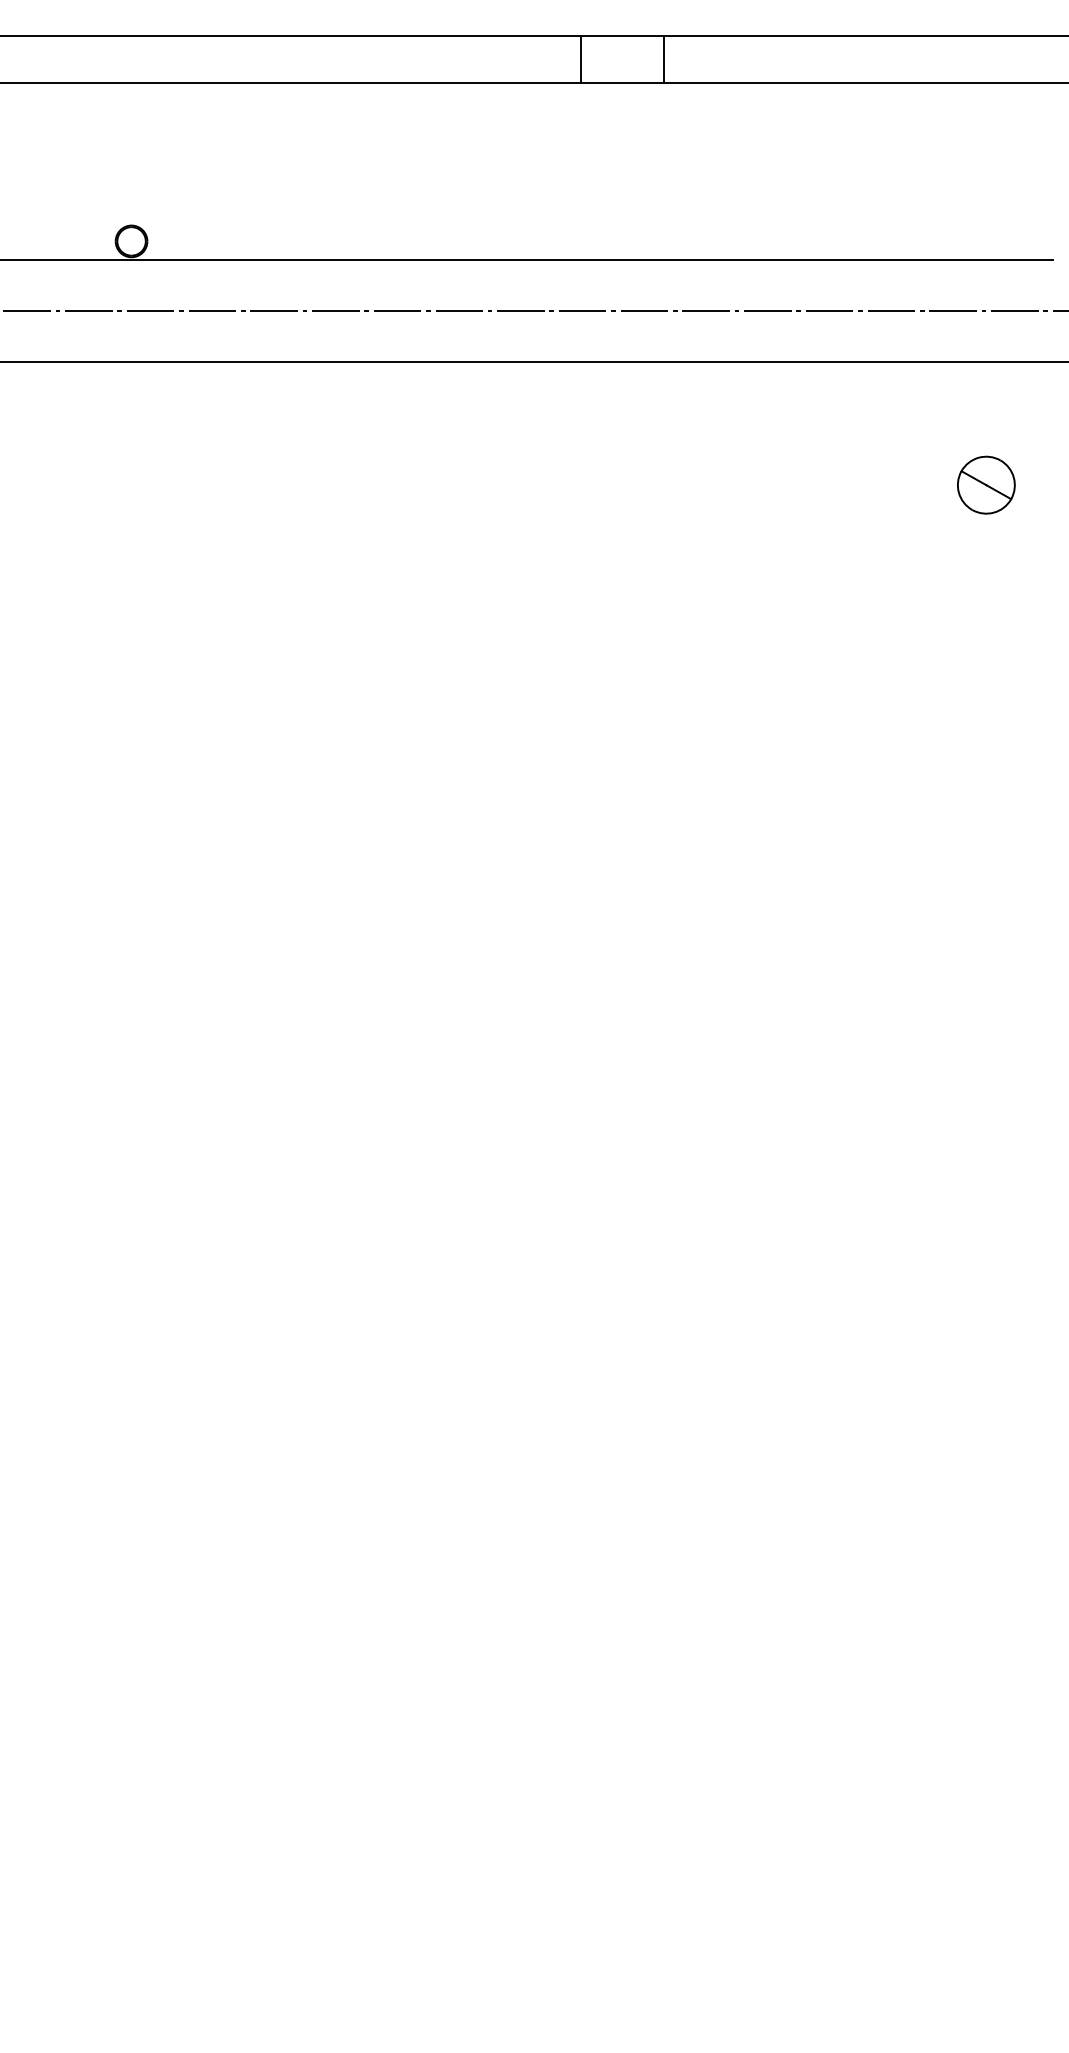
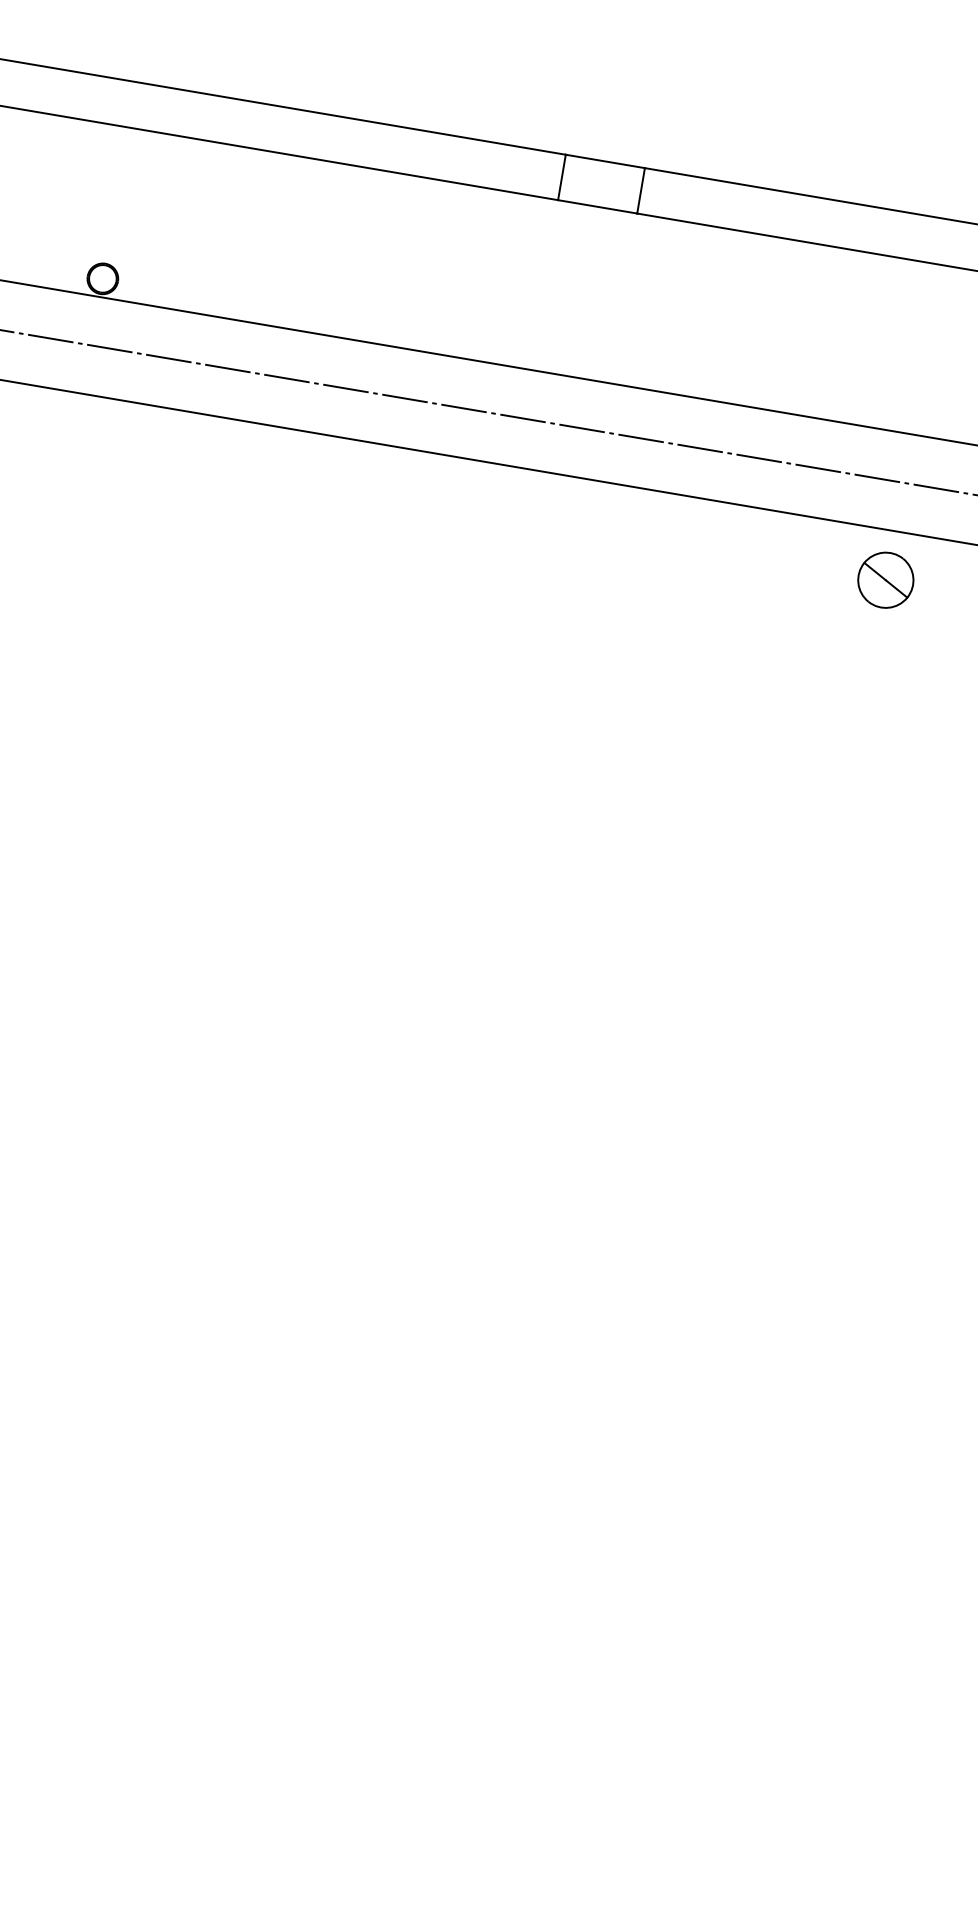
part: (986, 484) -> (886, 579), moved

